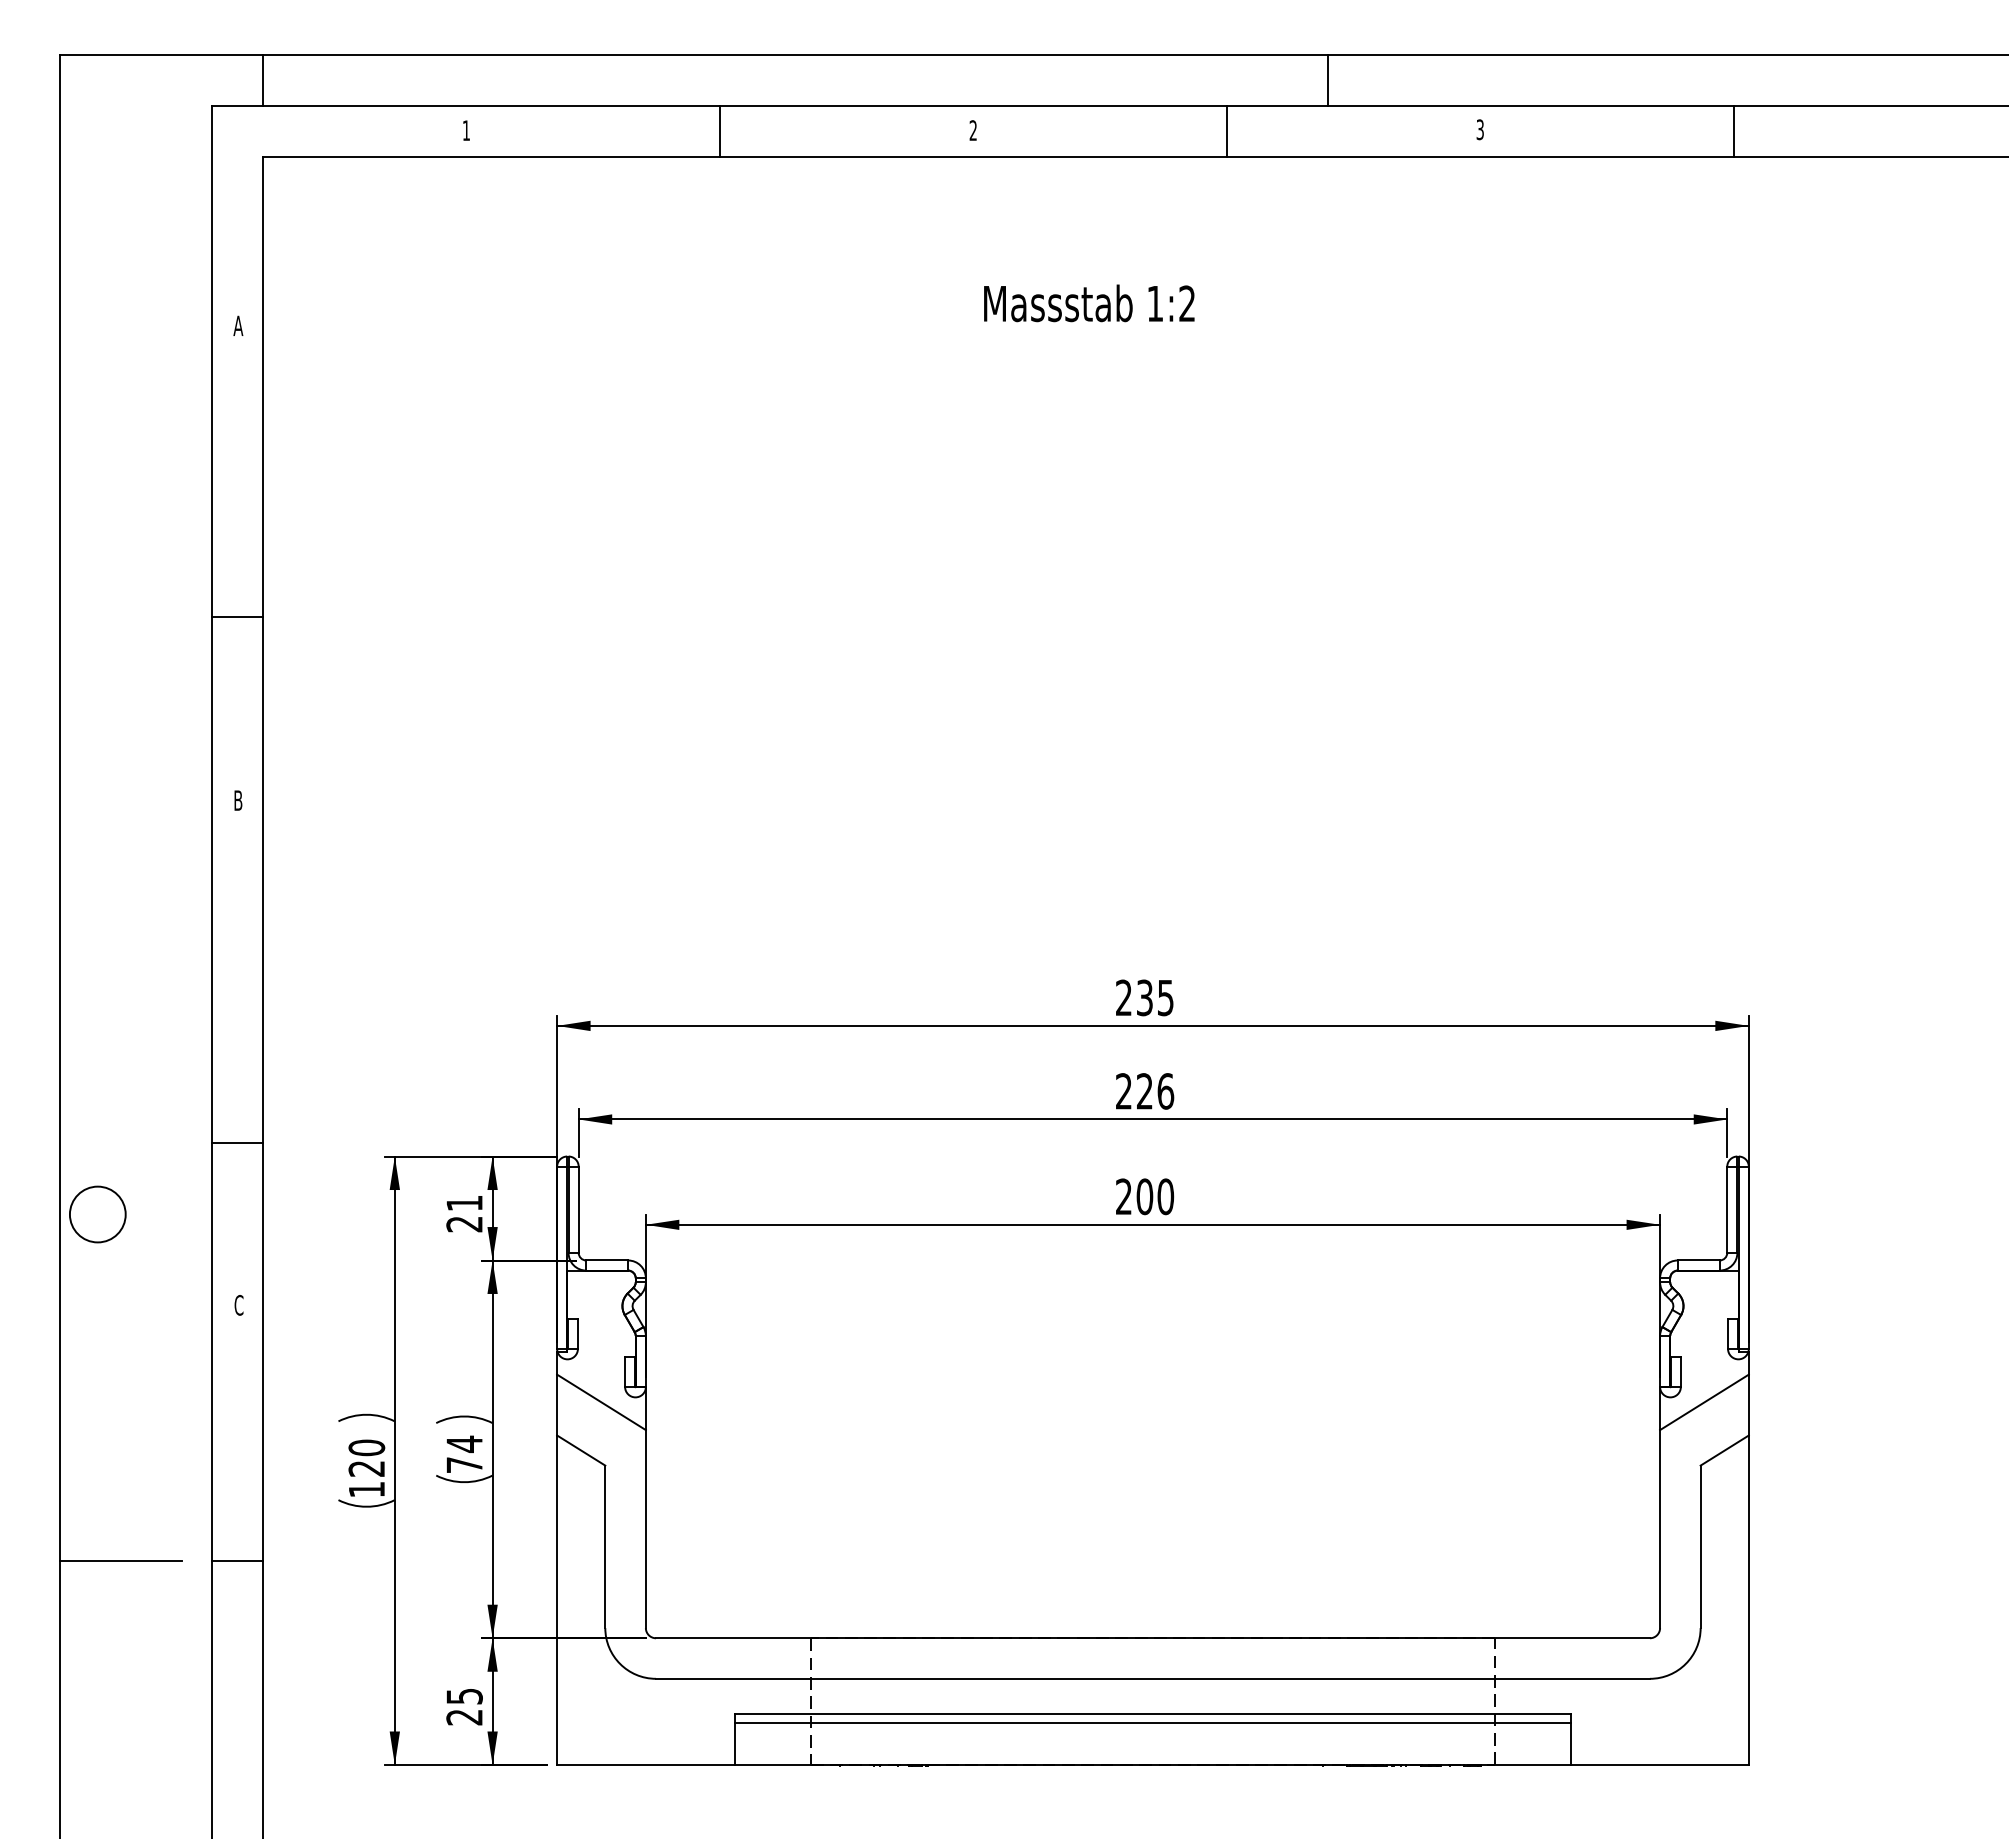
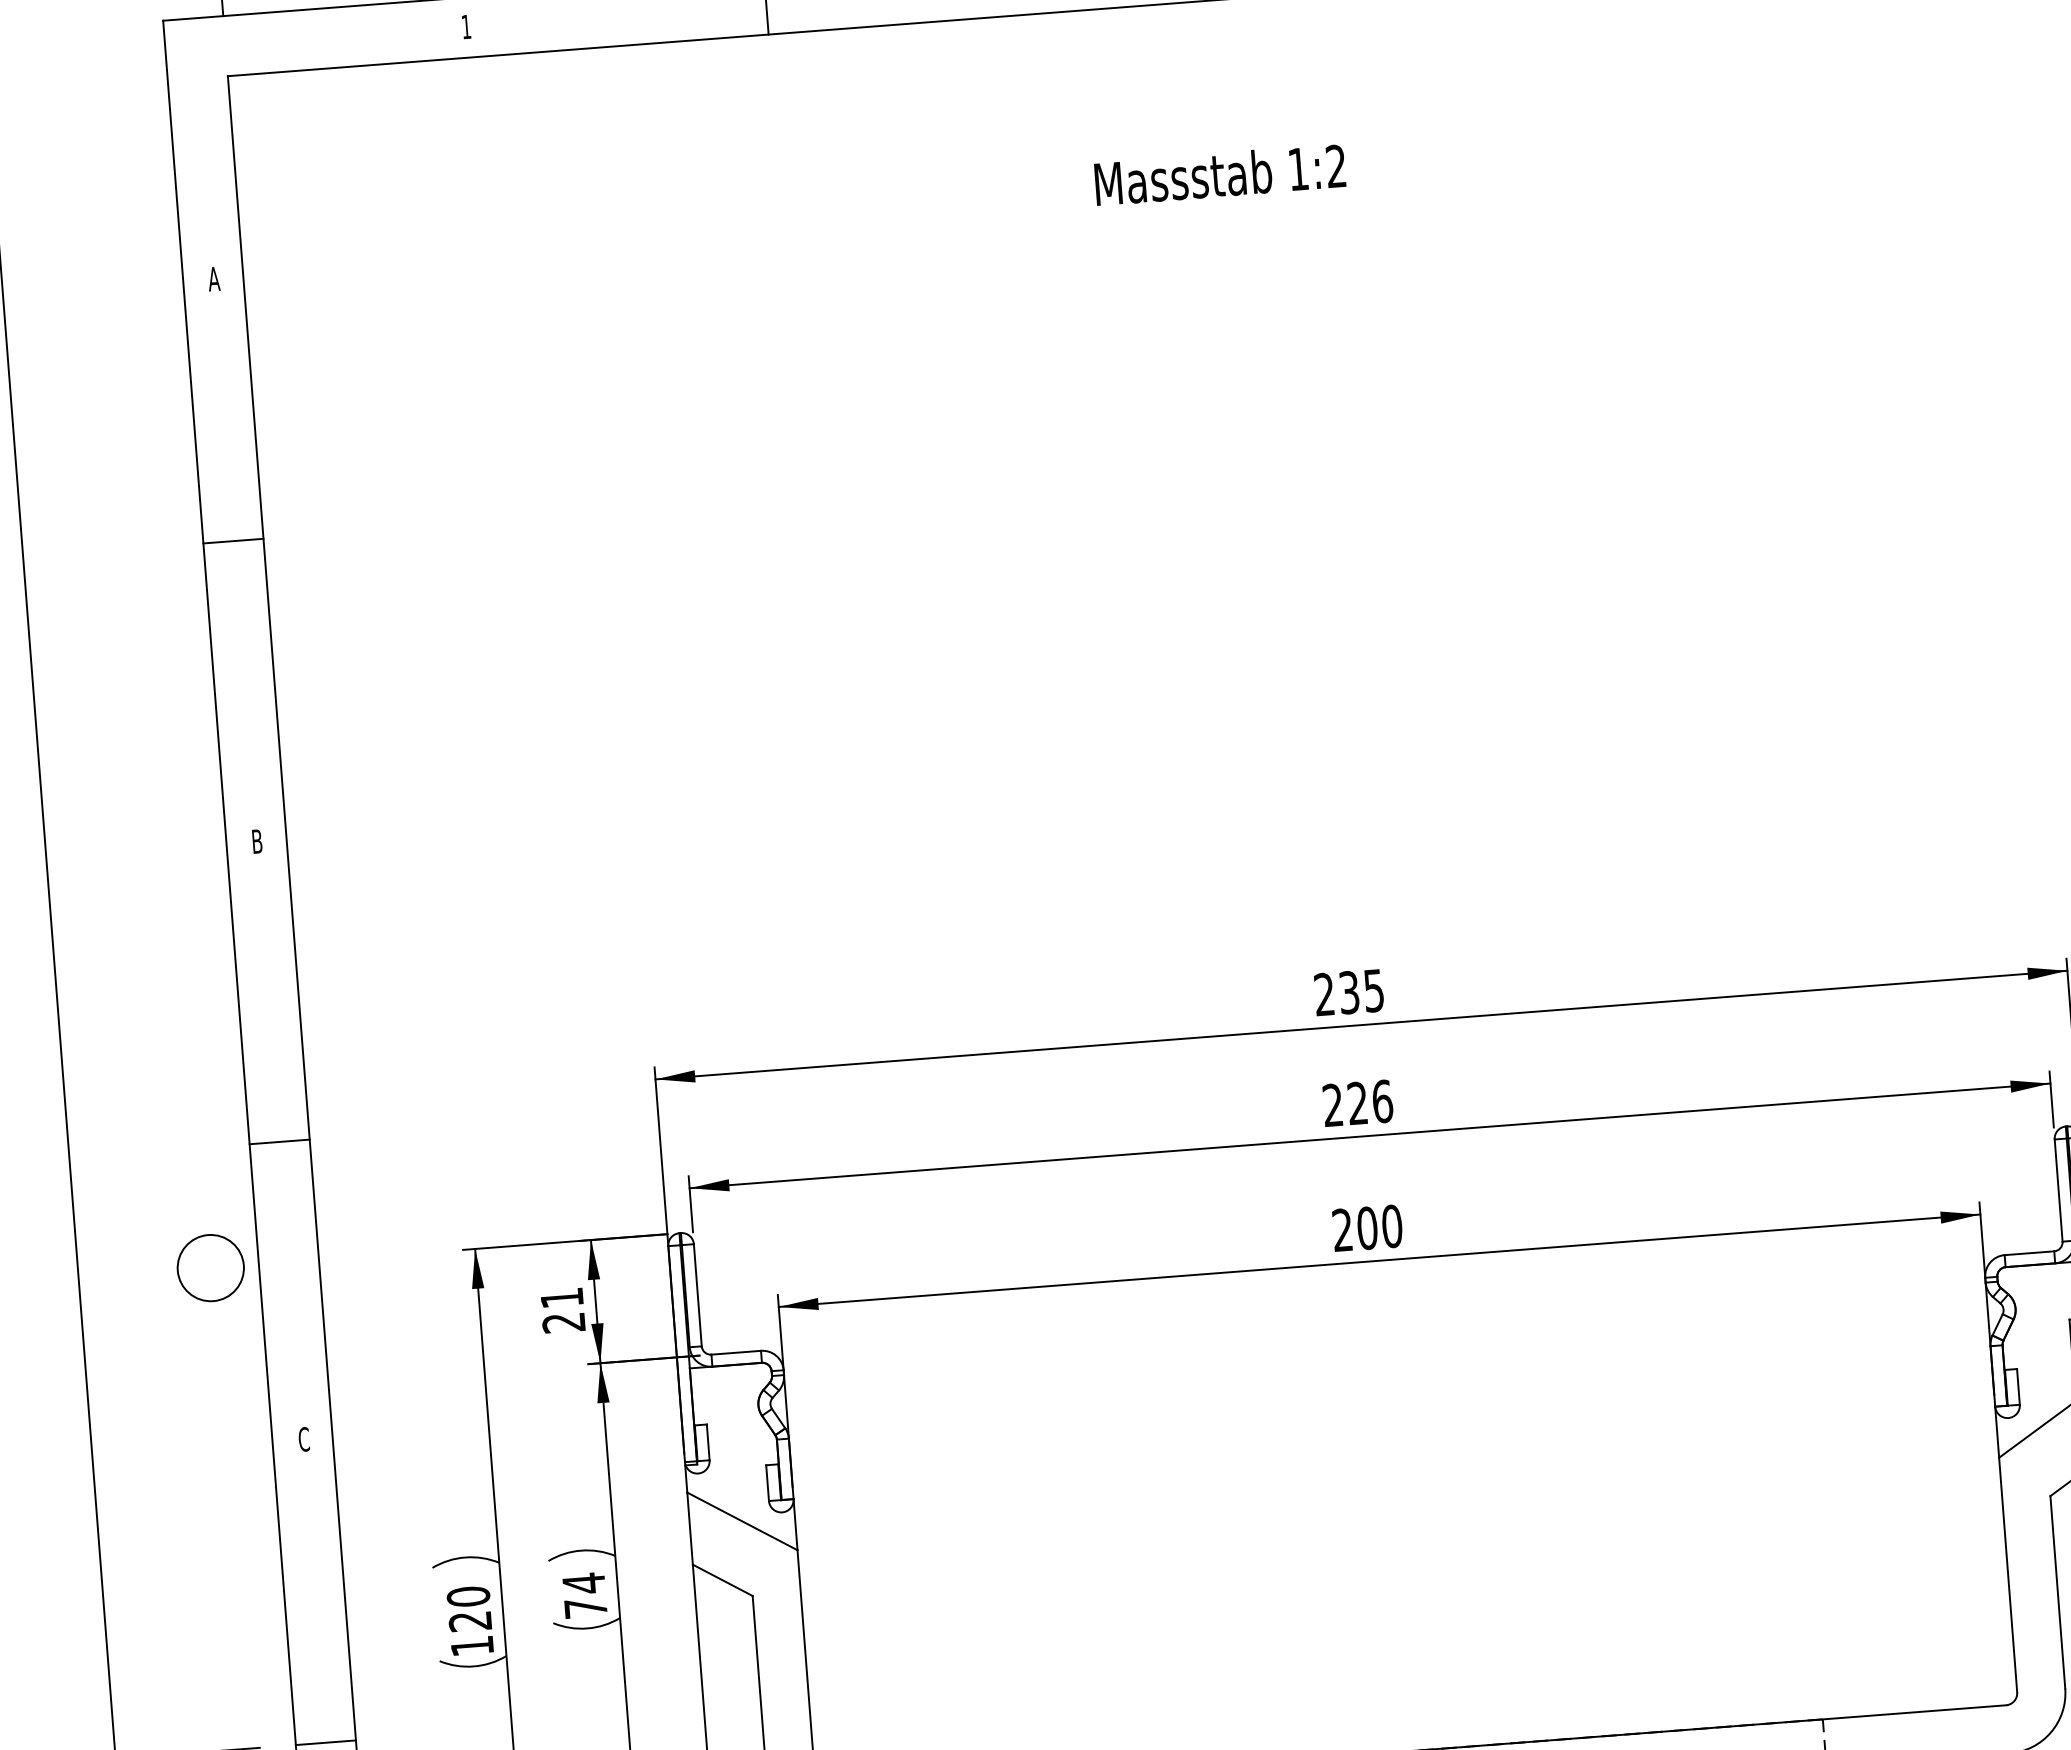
line: (237, 617) -> (233, 541), moved
line: (237, 1143) -> (279, 1142), moved
circle: (97, 1214) -> (210, 1268), moved

